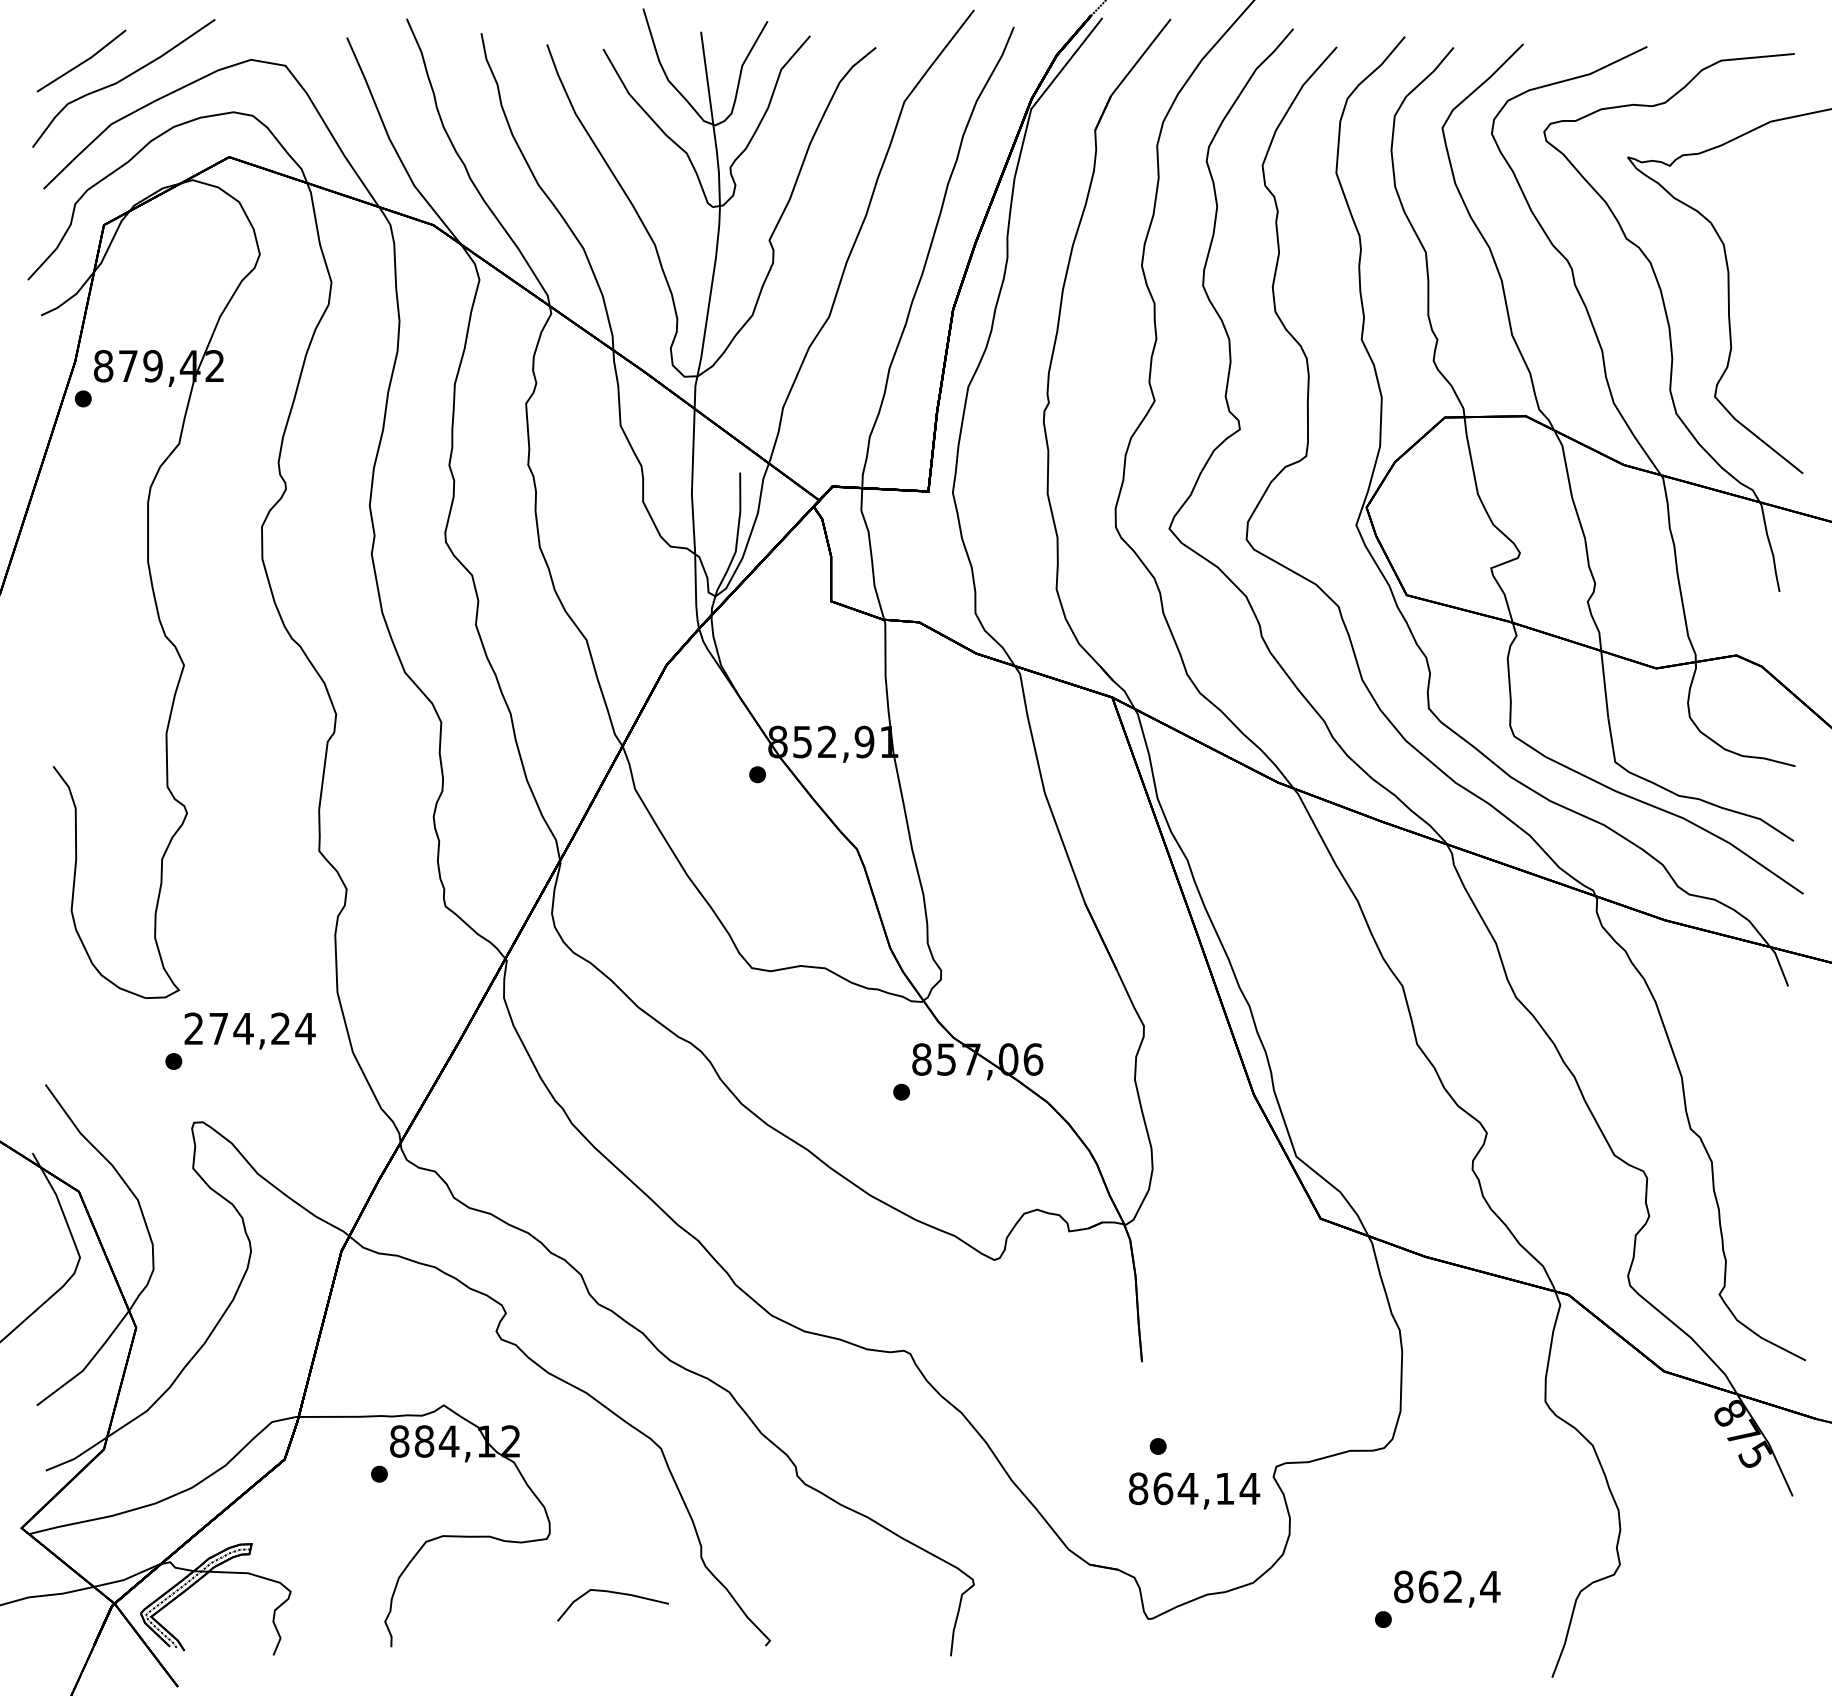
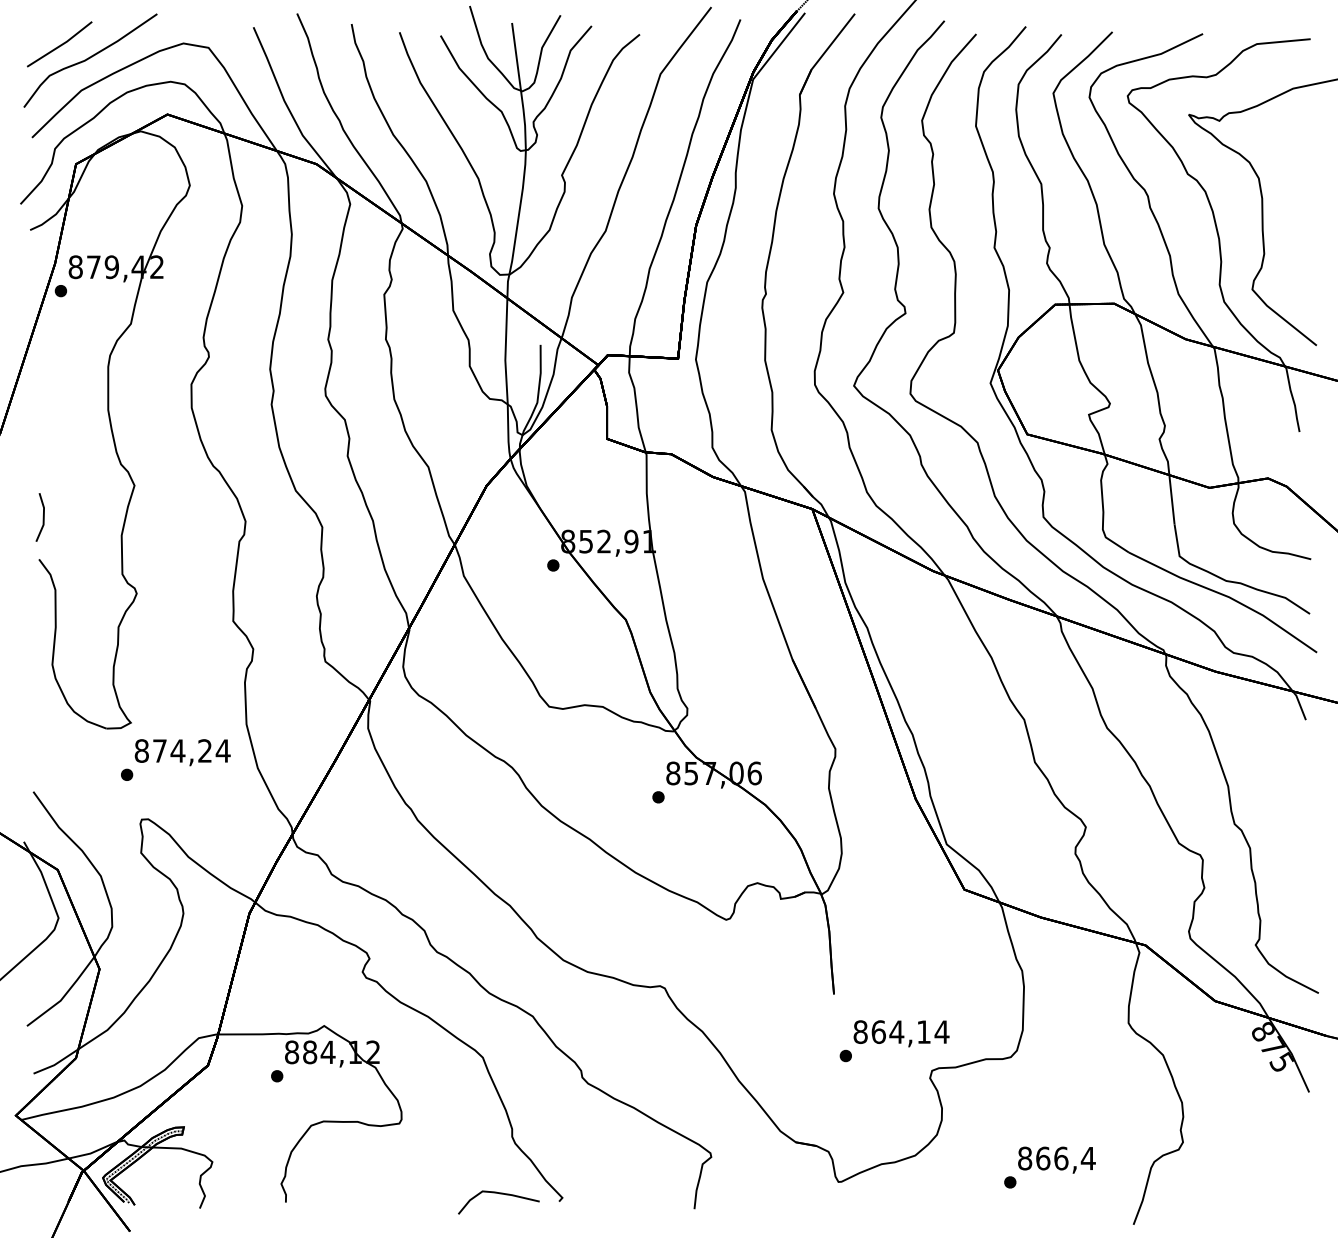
line: (58, 708) -> (42, 517), added
text: (193, 1028) -> (141, 750), 274,24 -> 874,24
text: (1194, 1490) -> (901, 1033), moved
text: (1453, 1586) -> (1061, 1158), 862,4 -> 866,4
curve: (613, 1593) -> (499, 1194), moved

